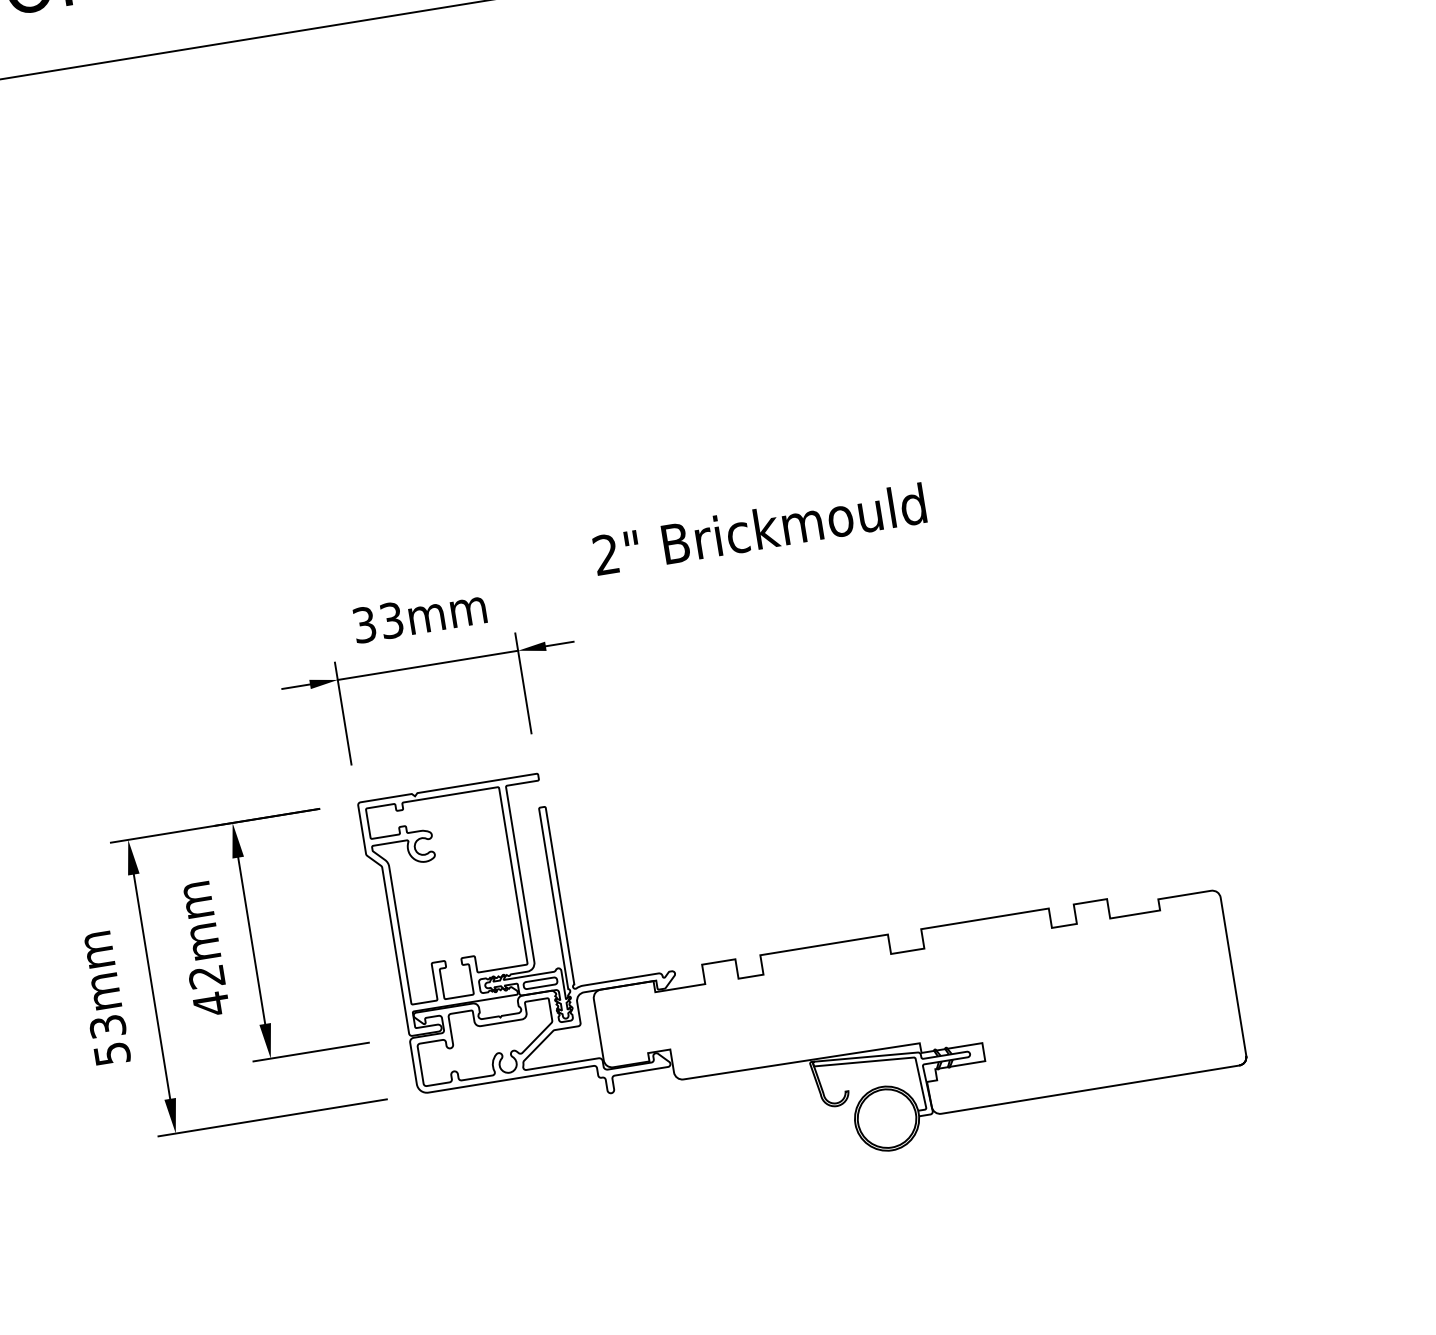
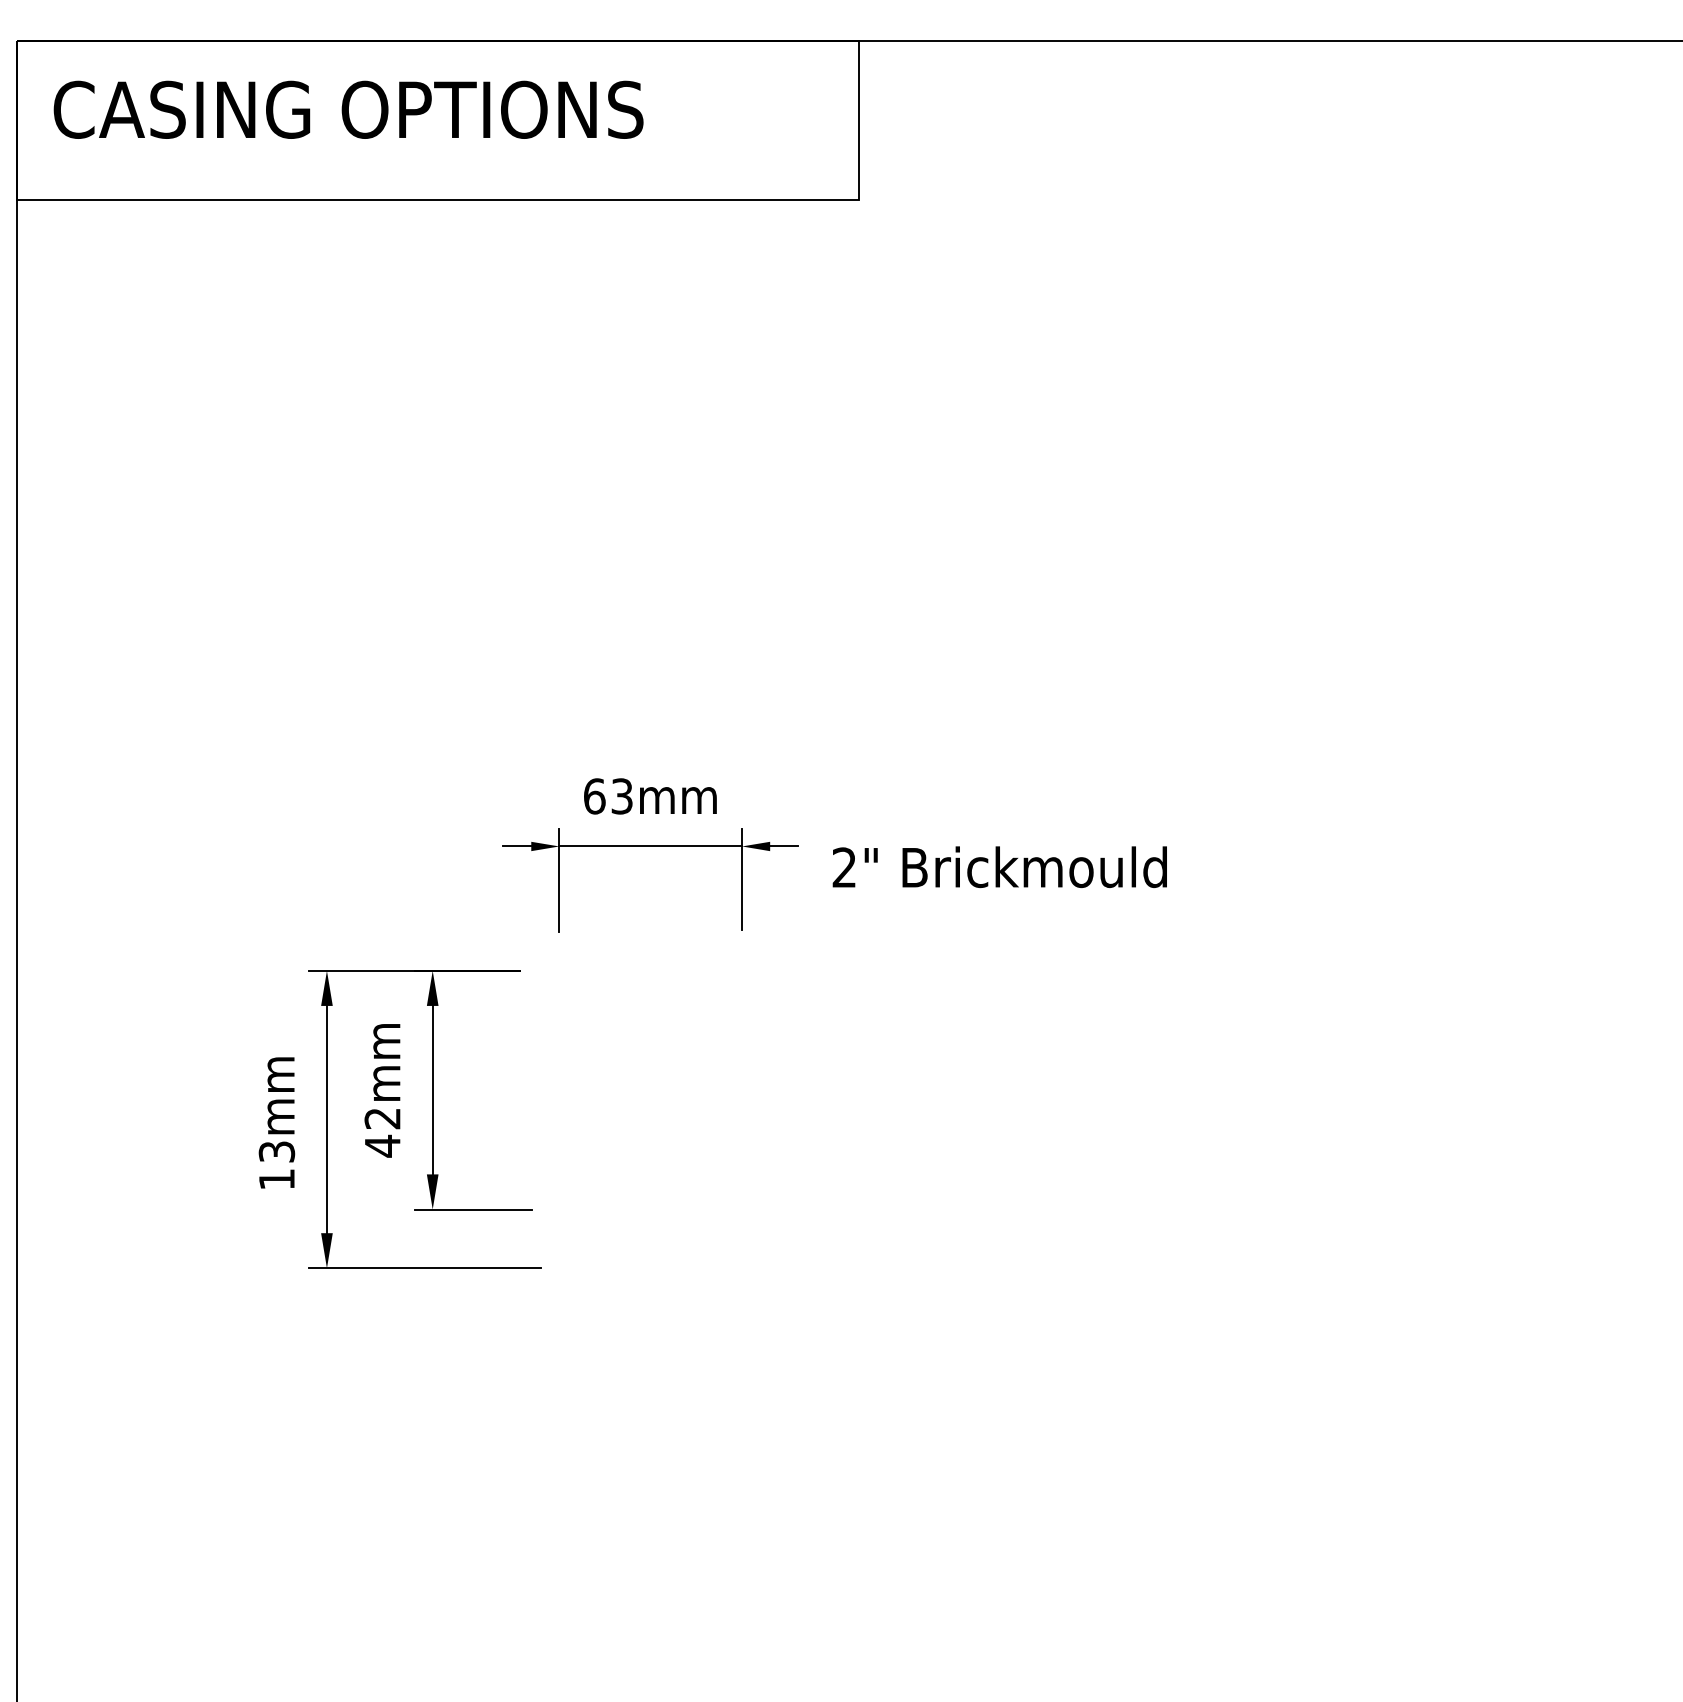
text: (759, 529) -> (999, 867), moved
text: (364, 625) -> (594, 796), 33mm -> 63mm
part: (804, 947) -> (977, 1185), removed
text: (112, 1053) -> (277, 1179), 53mm -> 13mm

